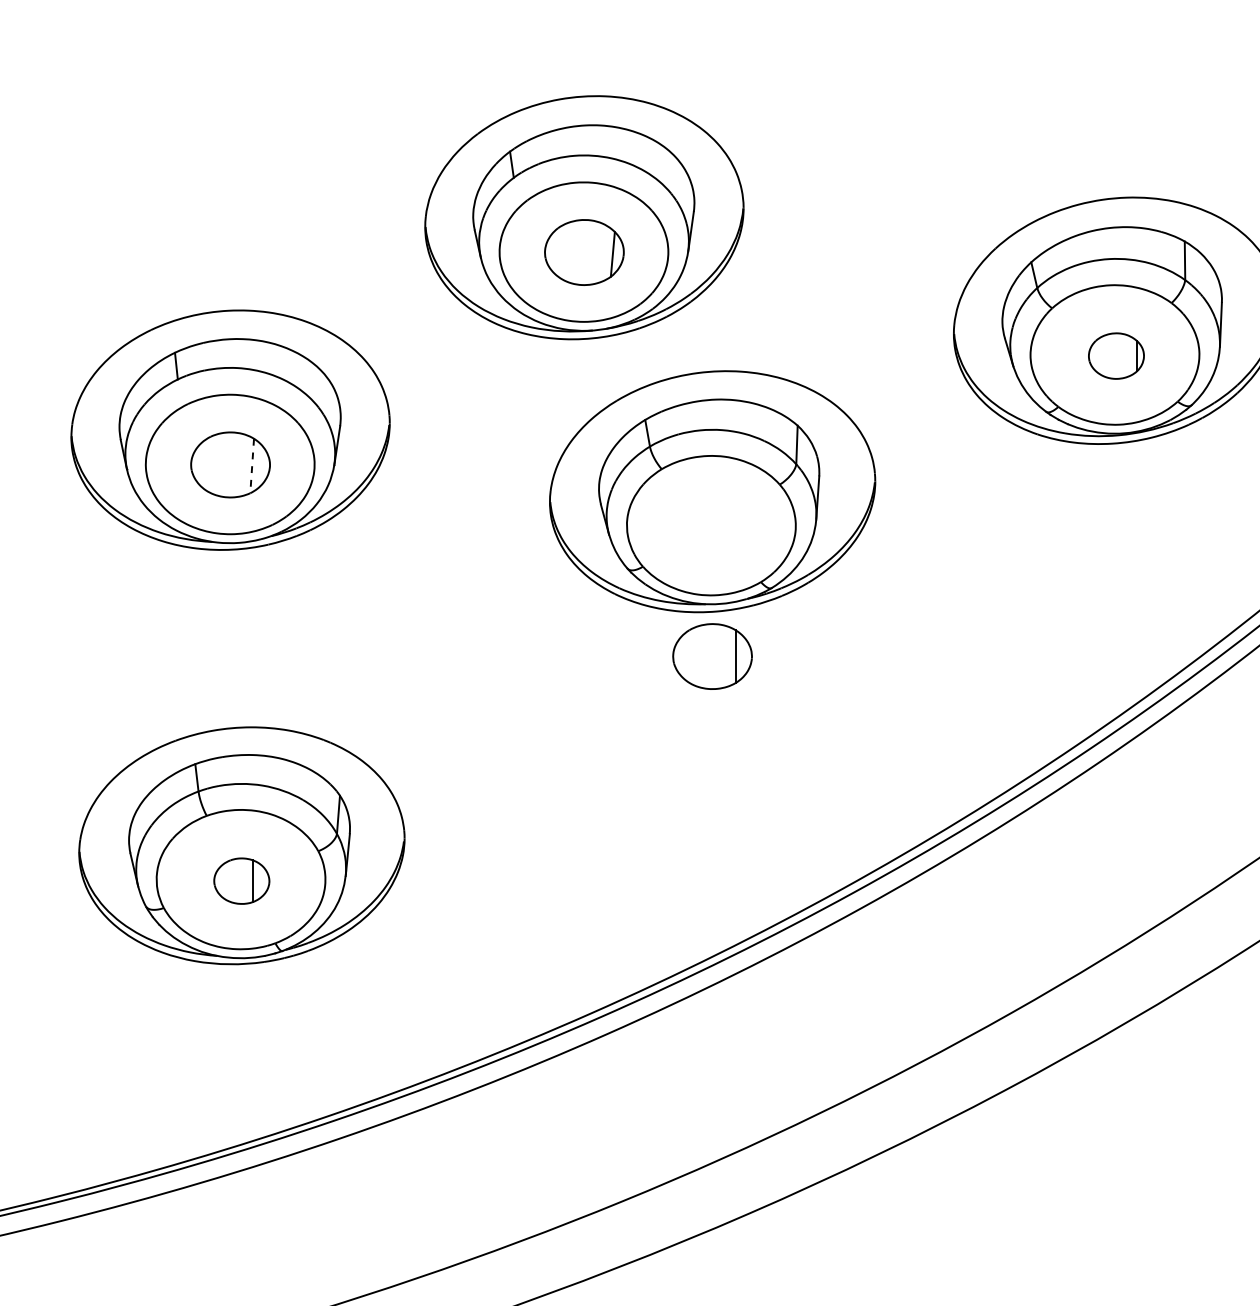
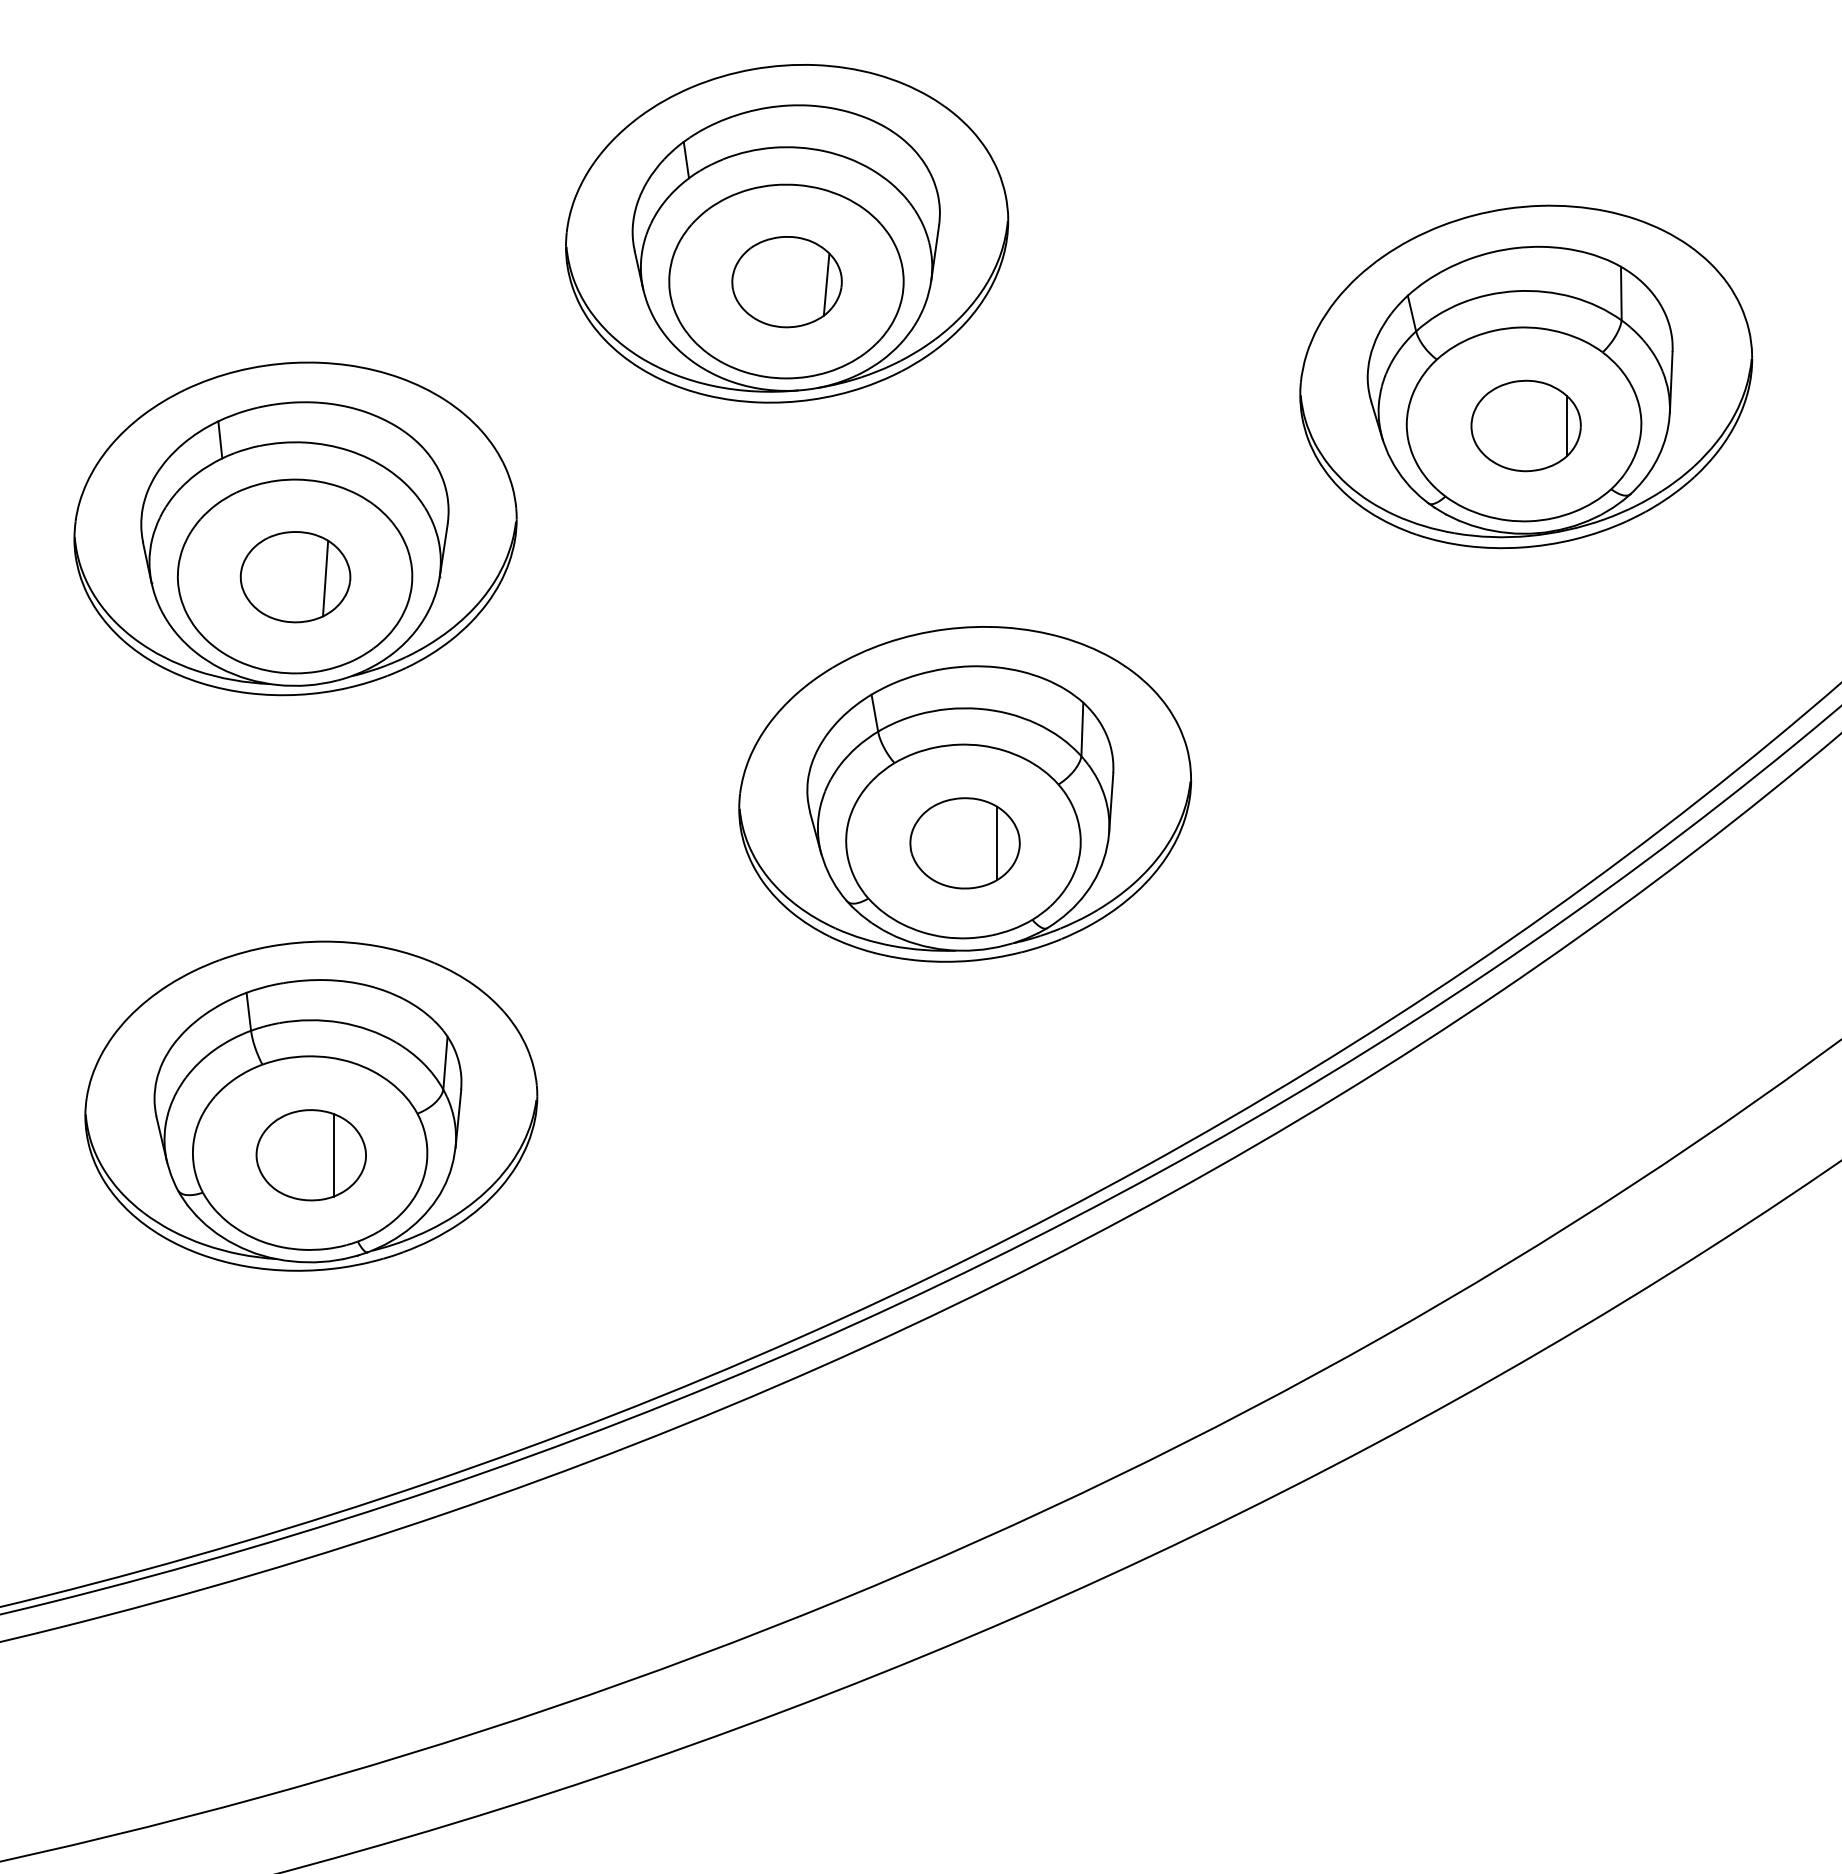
part: (1116, 355) -> (1525, 425), size x1.43
line: (252, 465) -> (325, 578), dashed -> solid
part: (712, 491) -> (965, 794), moved
part: (241, 881) -> (310, 1155), size x1.43

